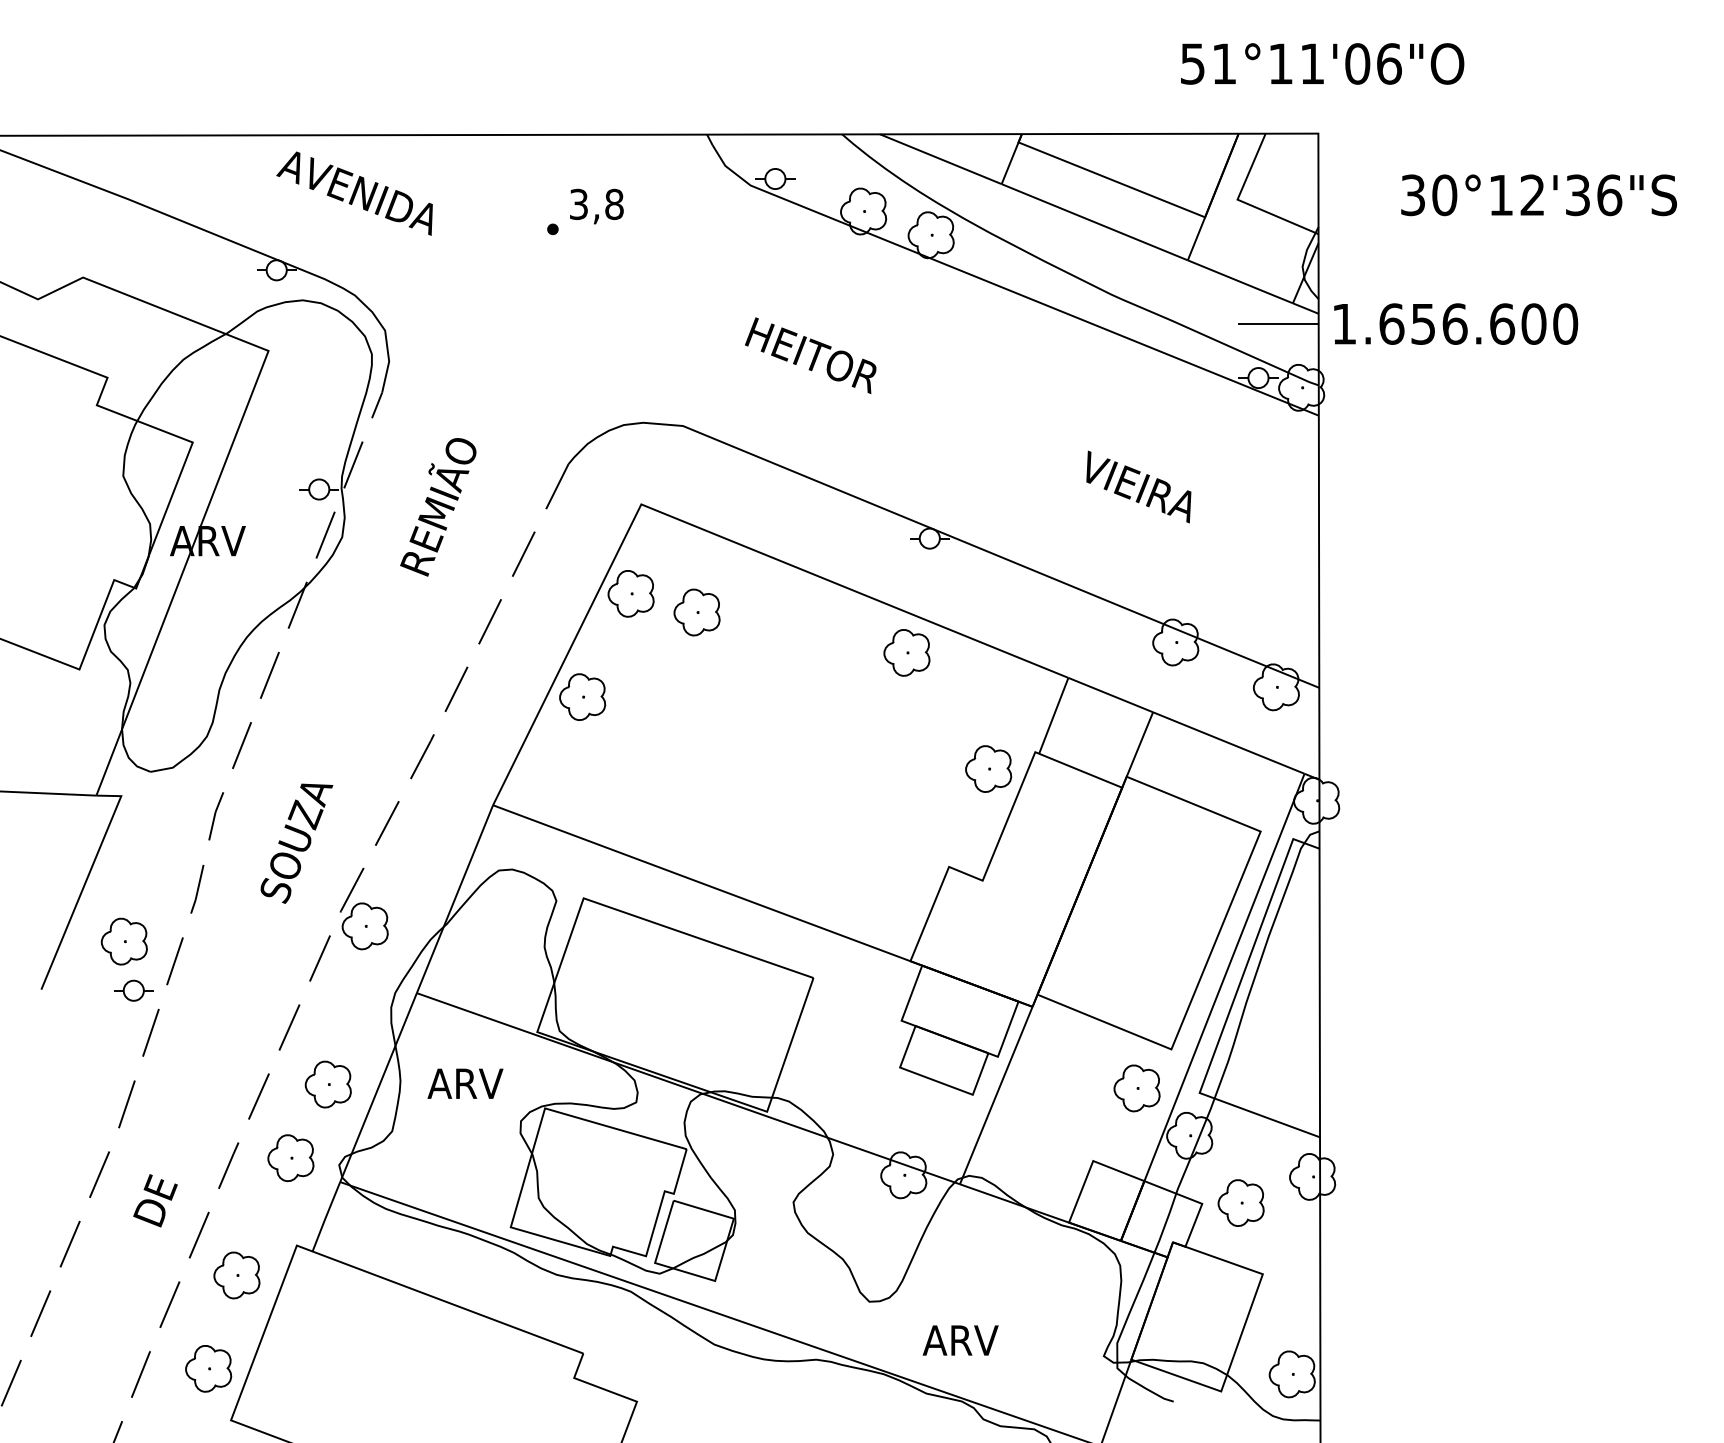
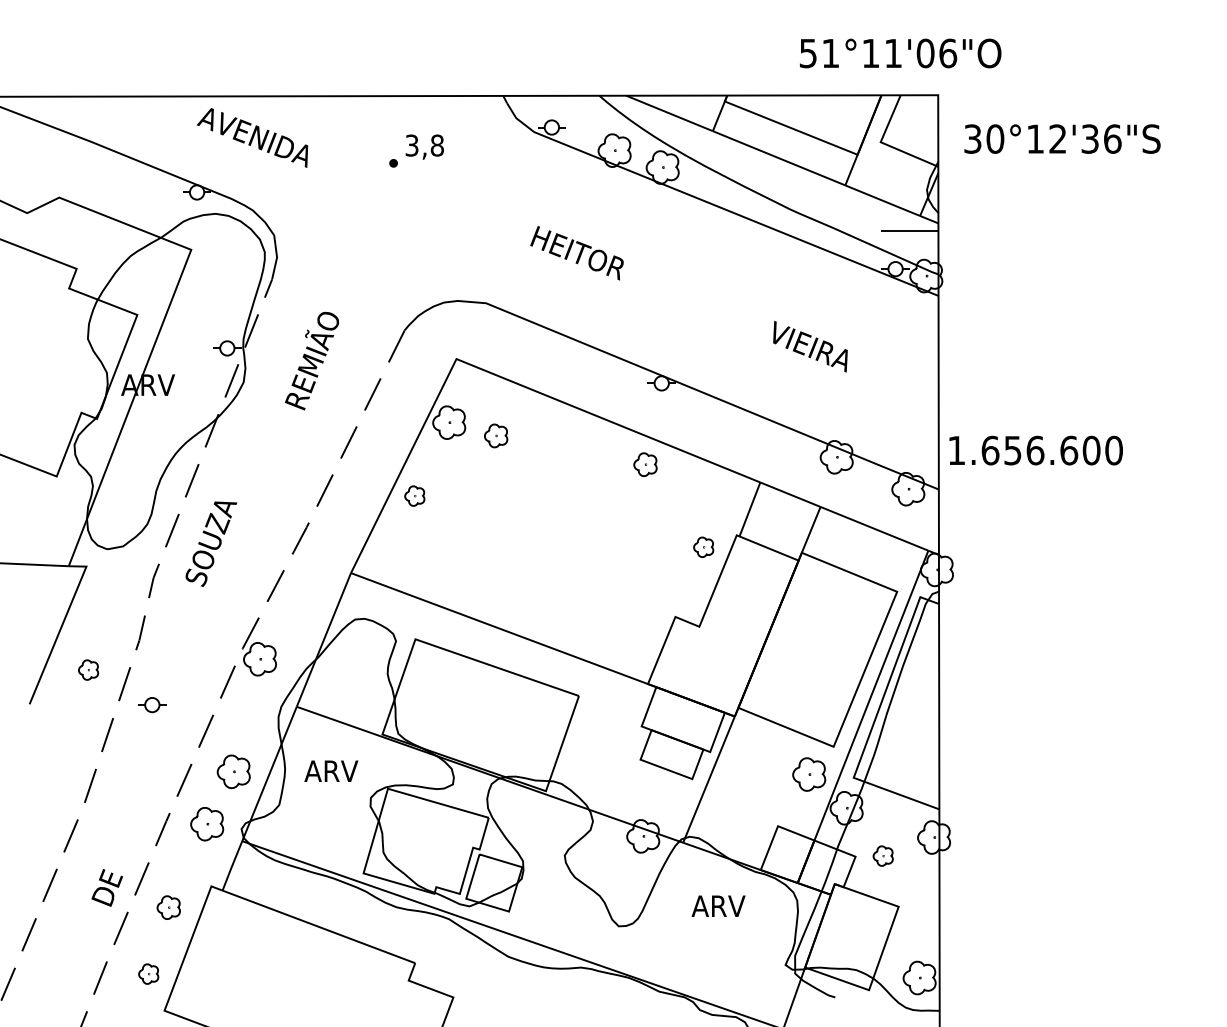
text: (1322, 63) -> (900, 53), moved
text: (1538, 195) -> (1062, 139), moved
text: (1456, 323) -> (1036, 450), moved
part: (696, 612) -> (495, 435), size x0.7
part: (906, 652) -> (645, 464), size x0.7
part: (582, 696) -> (414, 495), size x0.6
part: (988, 768) -> (703, 546), size x0.6
text: (296, 843) -> (211, 544), moved
part: (123, 941) -> (88, 670), size x0.6
part: (133, 990) -> (152, 704), moved
text: (155, 1200) -> (107, 887), moved
part: (1240, 1202) -> (882, 855), size x0.6
part: (236, 1275) -> (168, 907), size x0.7
text: (960, 1340) -> (718, 906), moved
part: (208, 1368) -> (148, 973), size x0.6

